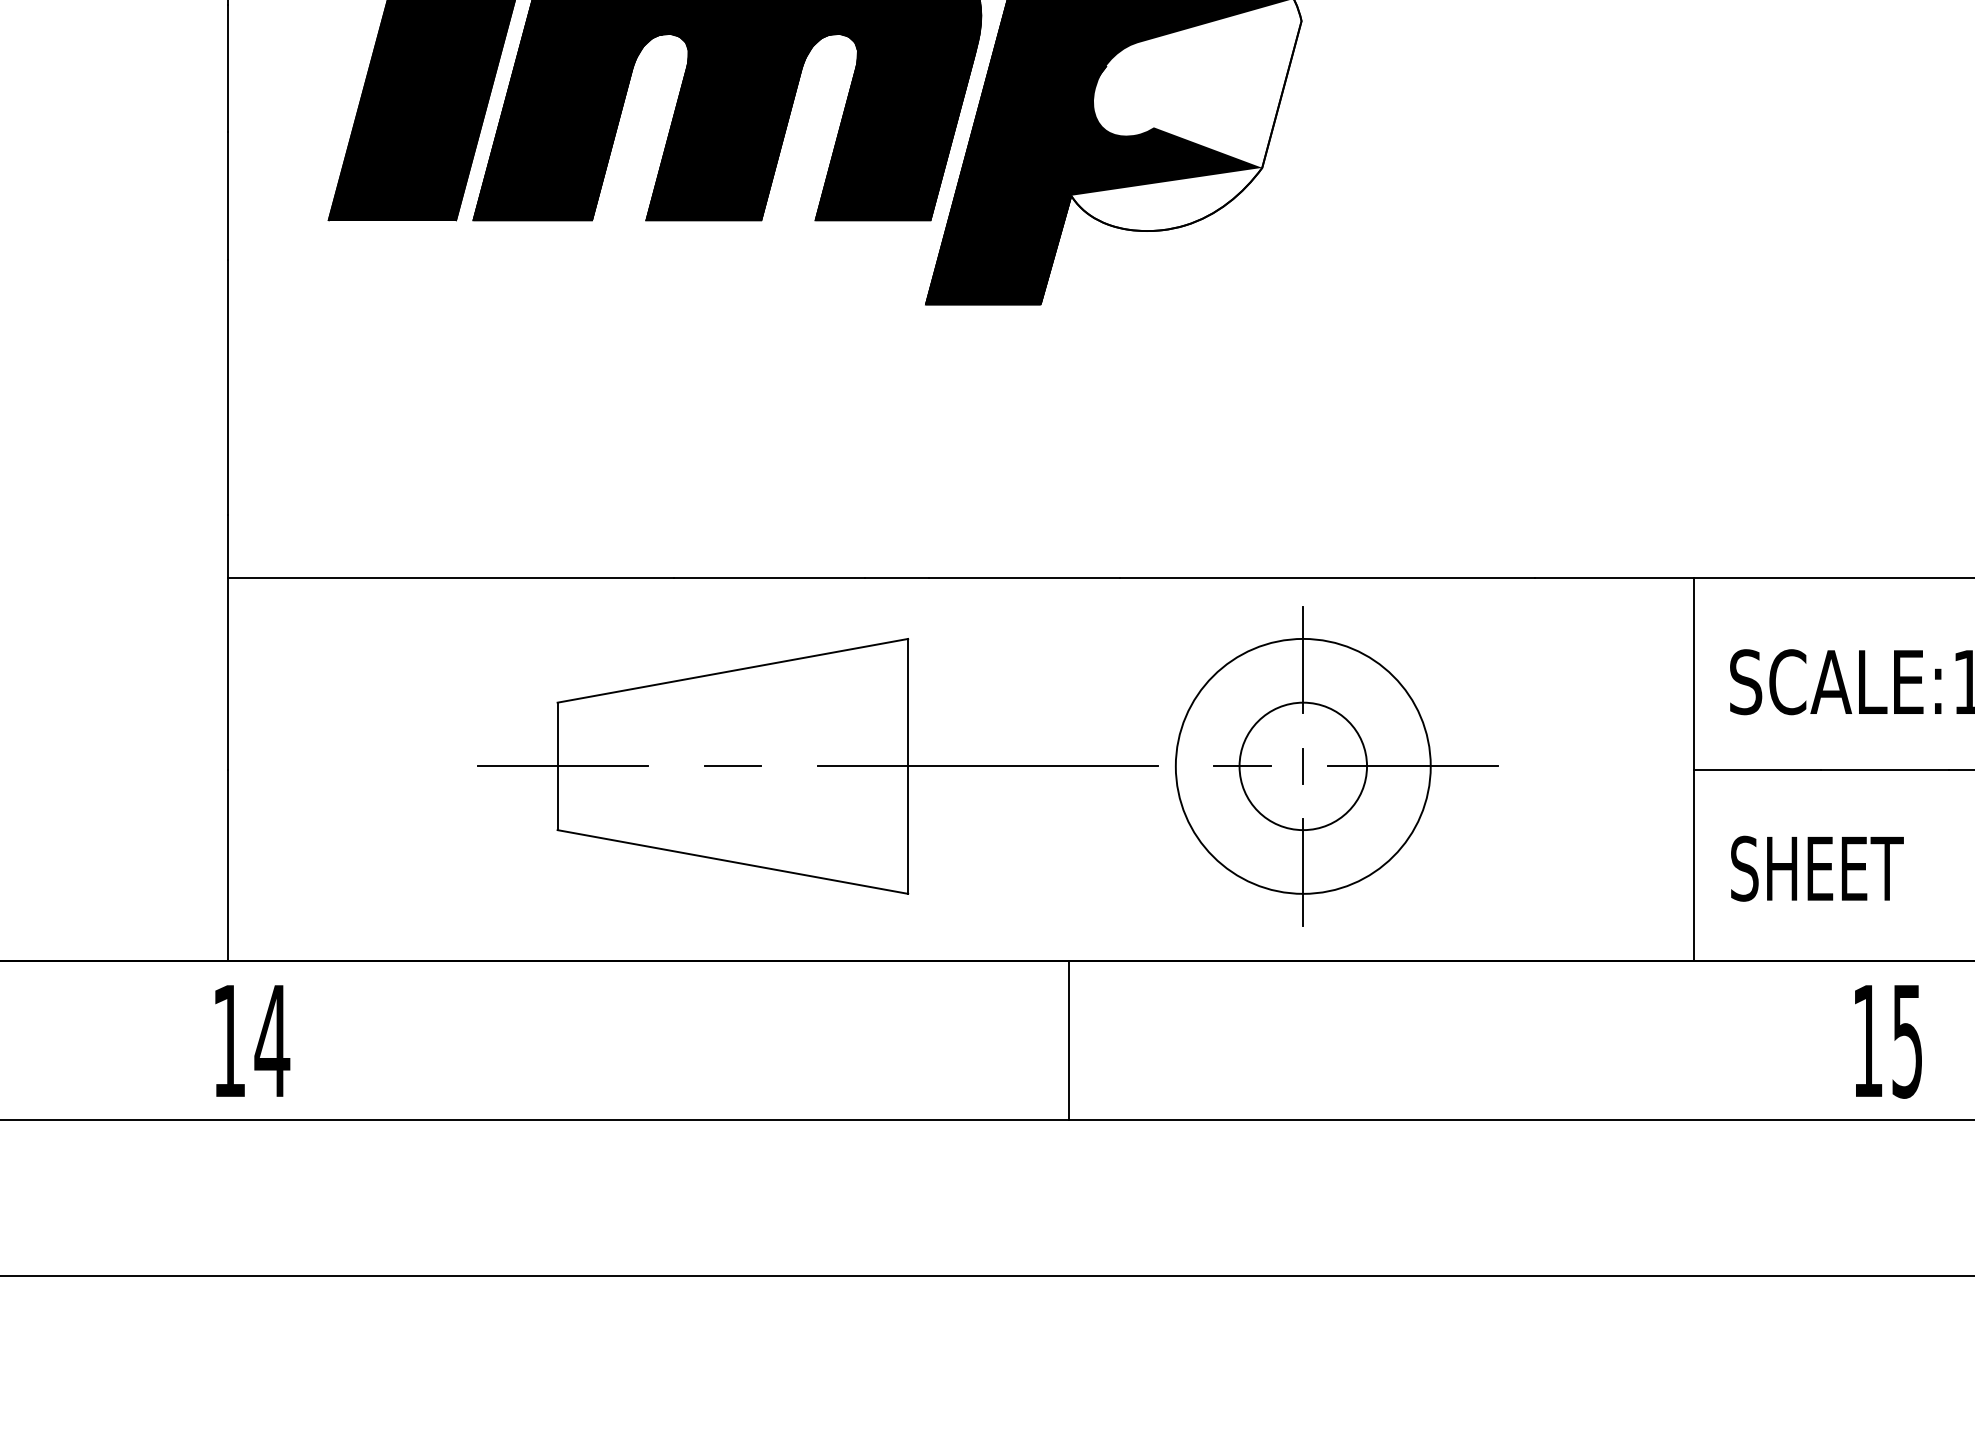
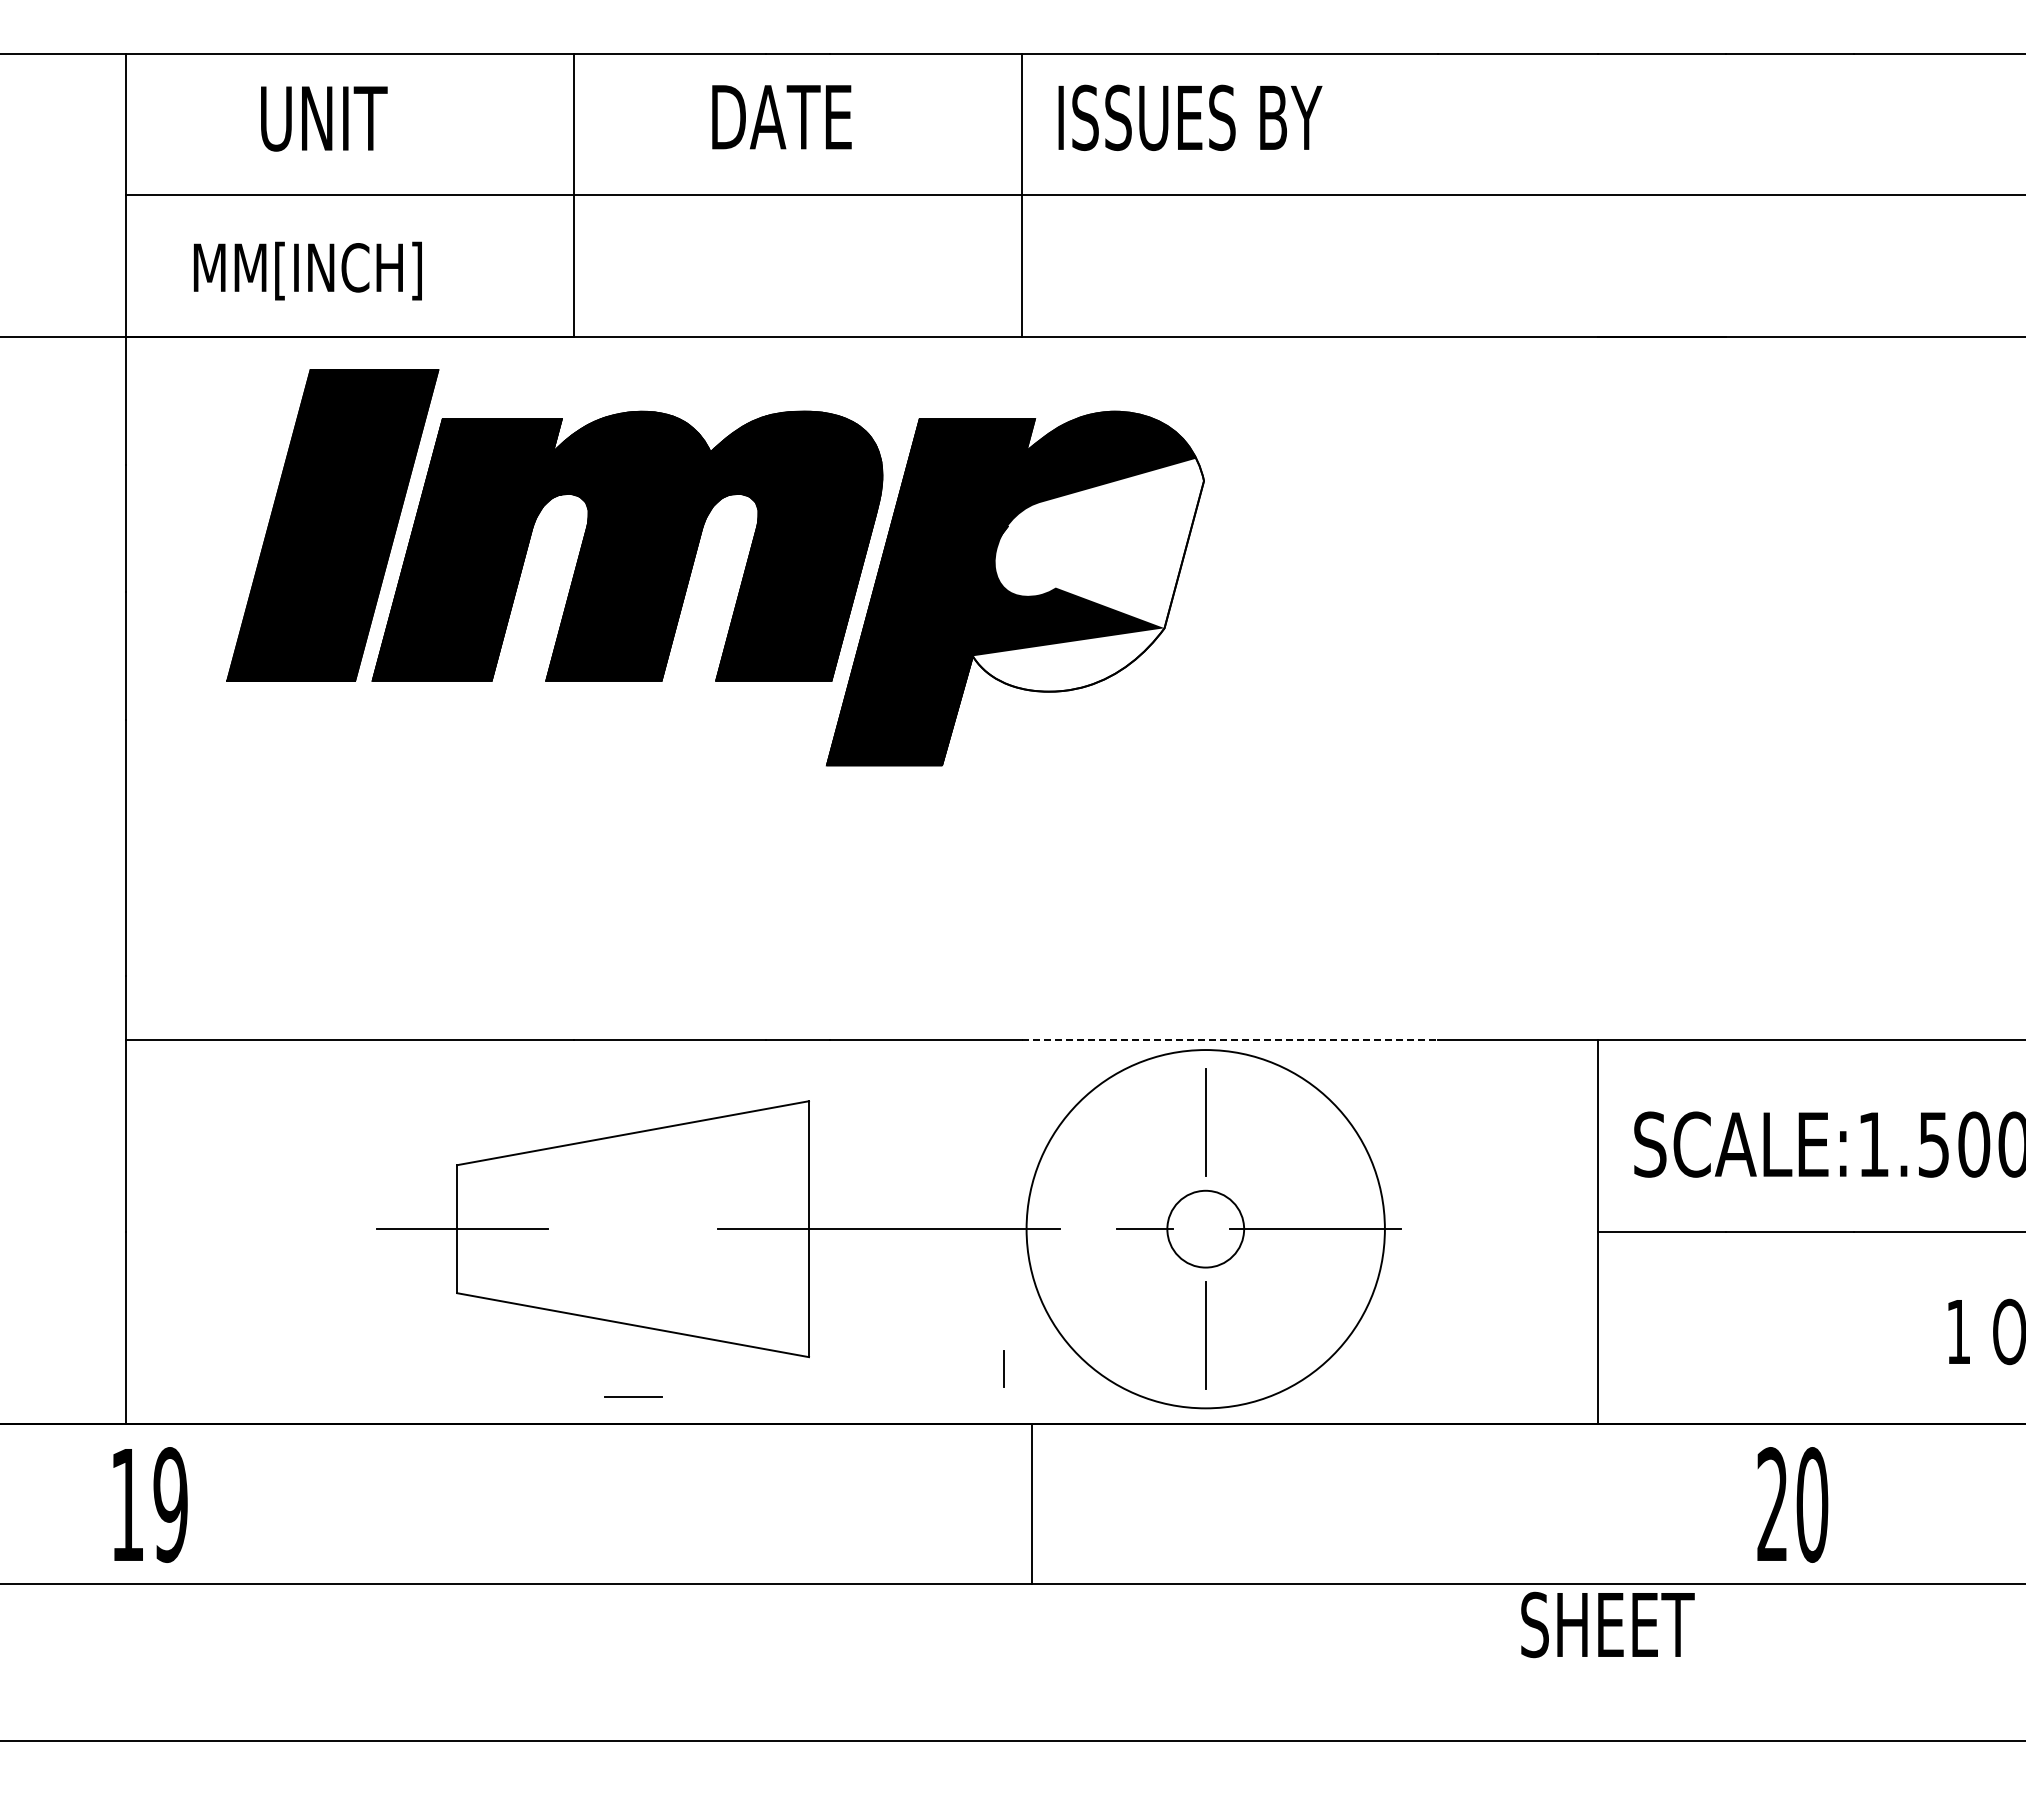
line: (1327, 578) -> (1230, 1040), solid -> dashed
line: (733, 765) -> (633, 1396), moved
line: (1303, 765) -> (1003, 1368), moved
circle: (1303, 766) -> (1205, 1229), size x0.6
circle: (1303, 766) -> (1205, 1229), size x1.4
text: (1816, 868) -> (1607, 1624), moved
text: (272, 1040) -> (170, 1504), 14 -> 19
line: (1068, 1040) -> (1032, 1504), moved
text: (1887, 1040) -> (1792, 1504), 15 -> 20

